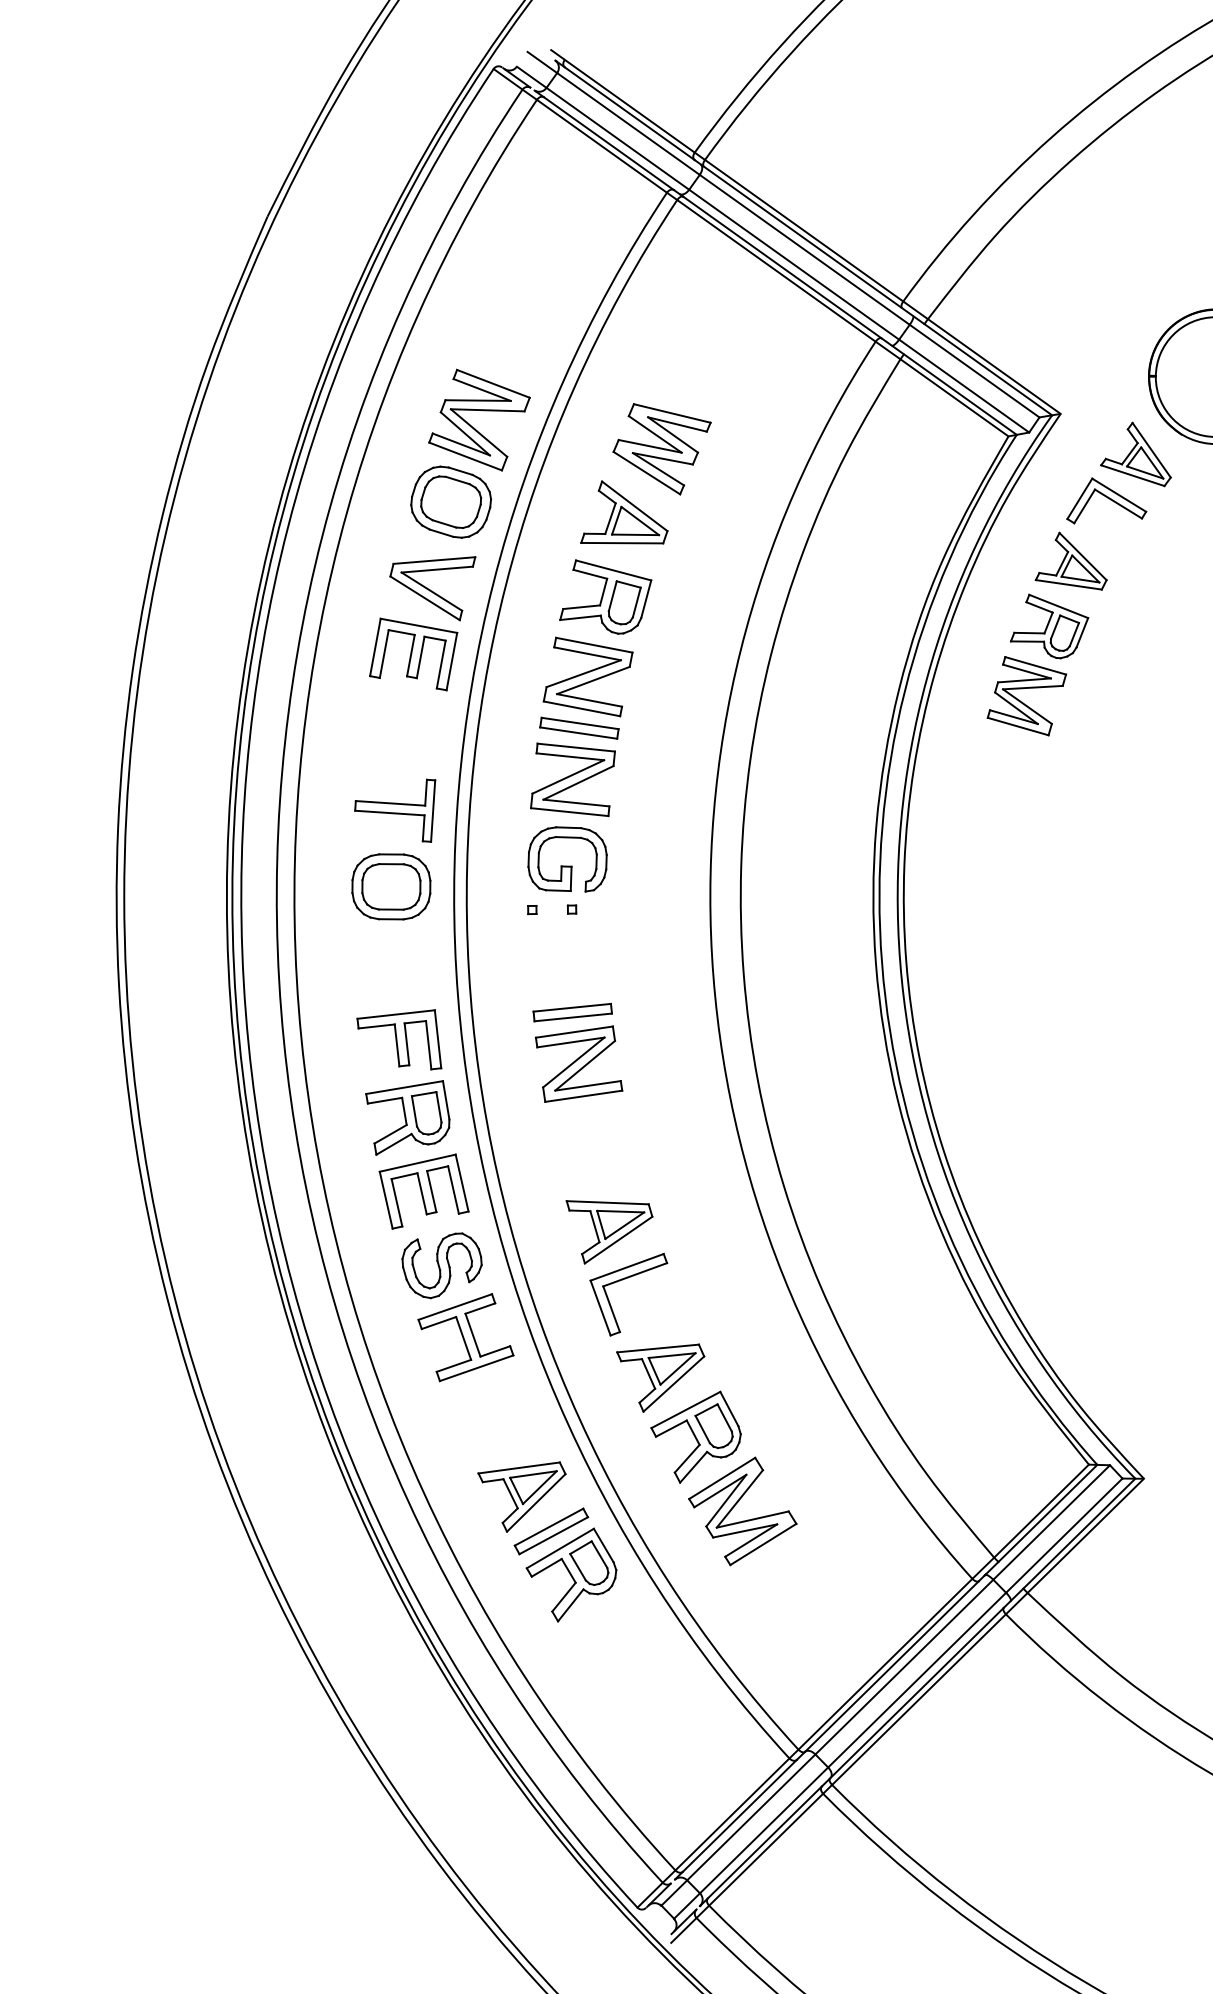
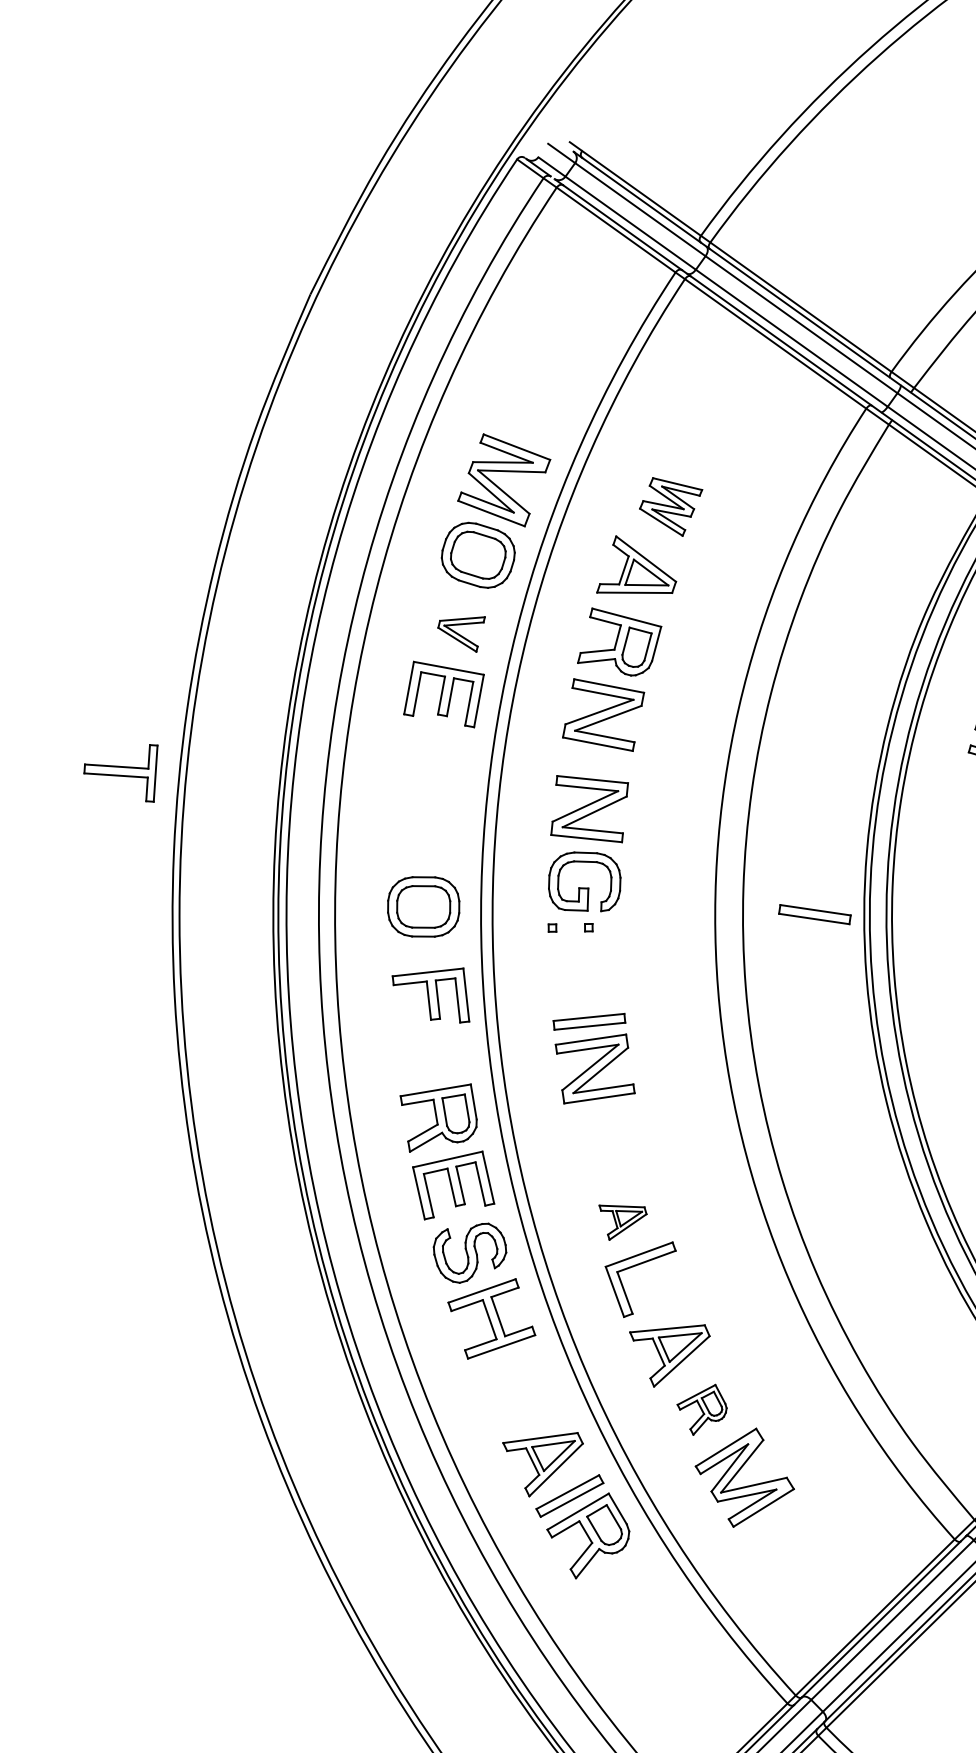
part: (661, 449) -> (670, 507), size x0.7
part: (432, 588) -> (461, 634), size x0.6
part: (579, 727) -> (814, 913), moved
part: (395, 810) -> (121, 773), moved
part: (399, 1039) -> (431, 995), moved
part: (609, 1232) -> (623, 1222), size x0.6
part: (695, 1436) -> (701, 1409), size x0.6

